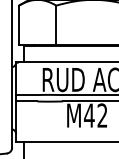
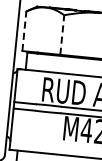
line: (19, 24) -> (24, 30), solid -> dashed
line: (56, 24) -> (62, 34), solid -> dashed

